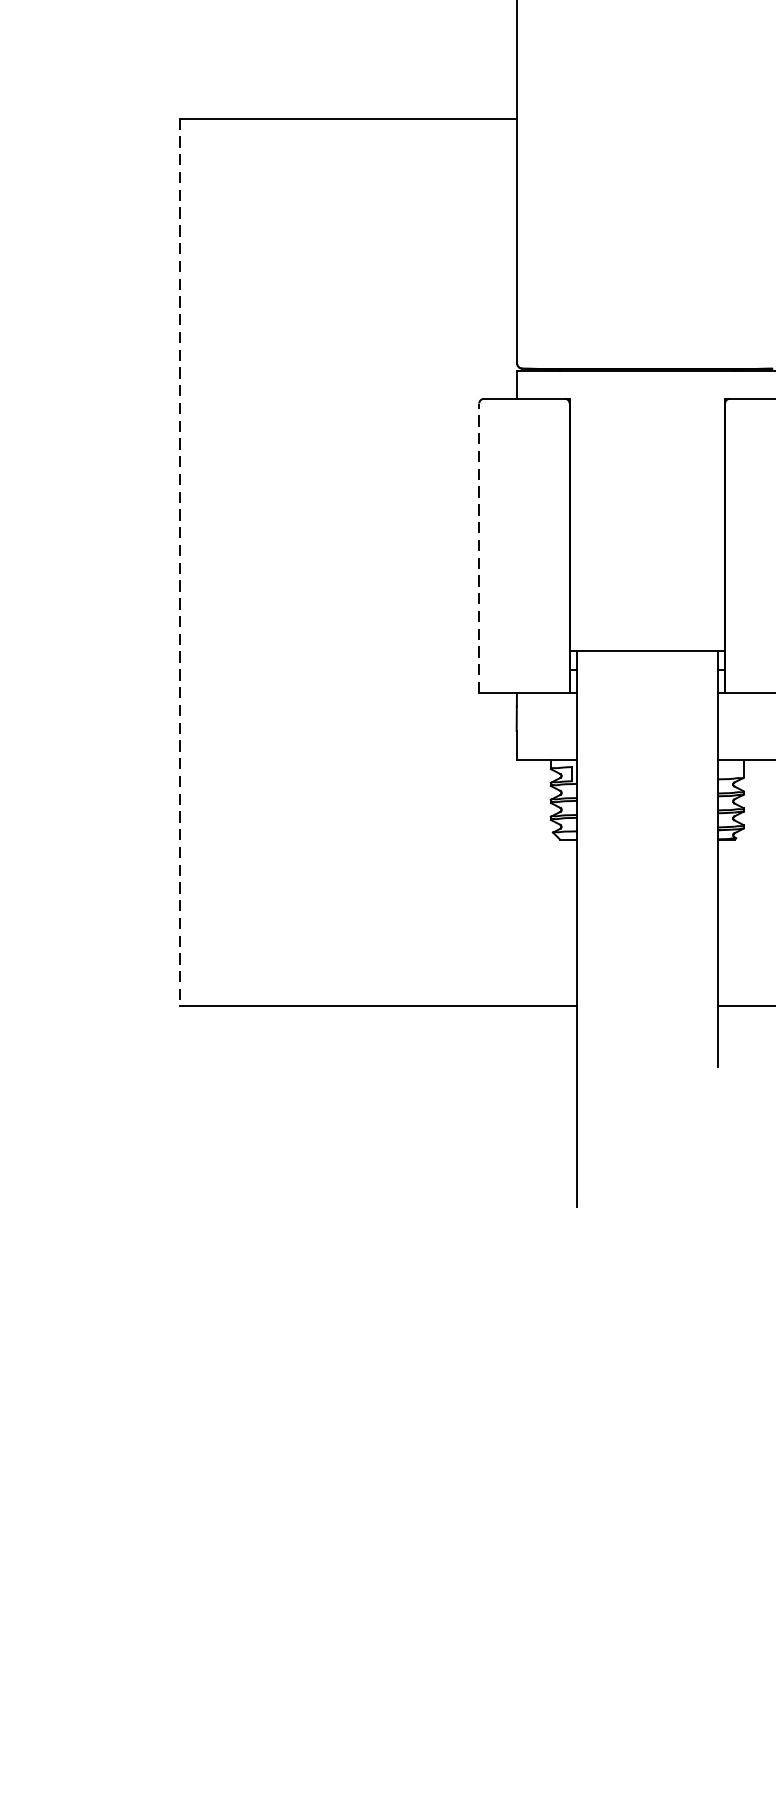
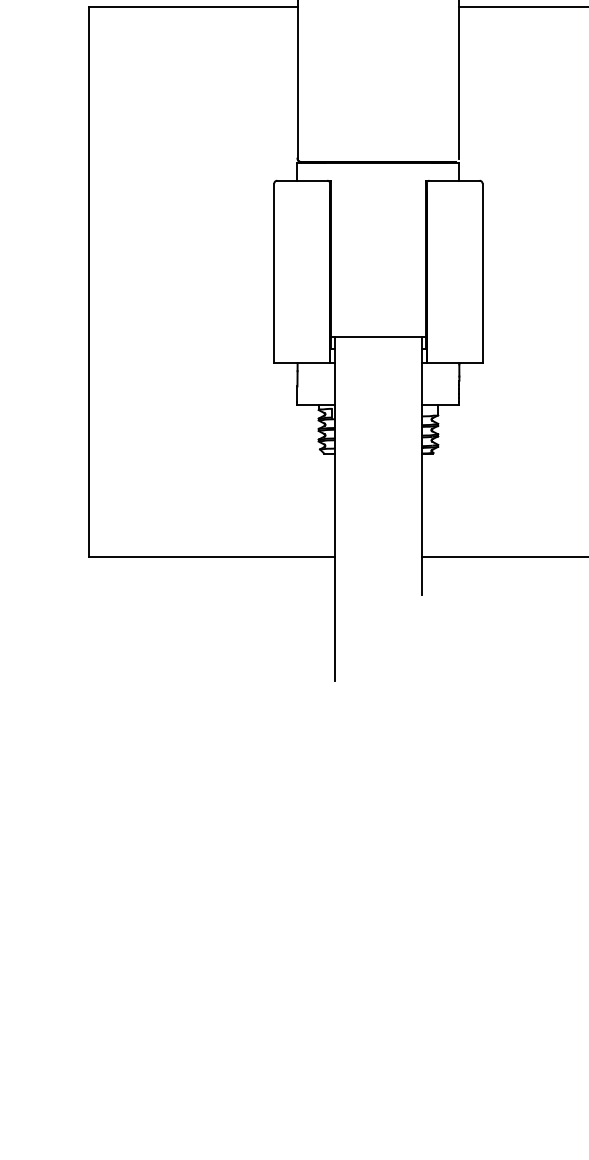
line: (479, 548) -> (274, 273), dashed -> solid
line: (180, 563) -> (89, 282), dashed -> solid

